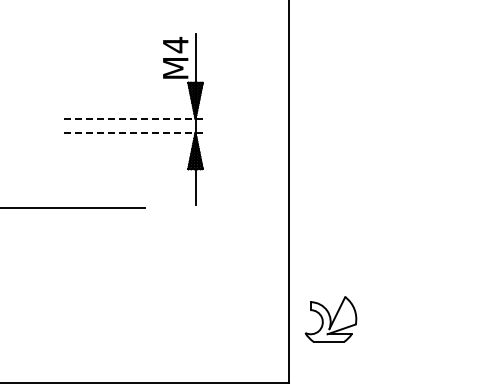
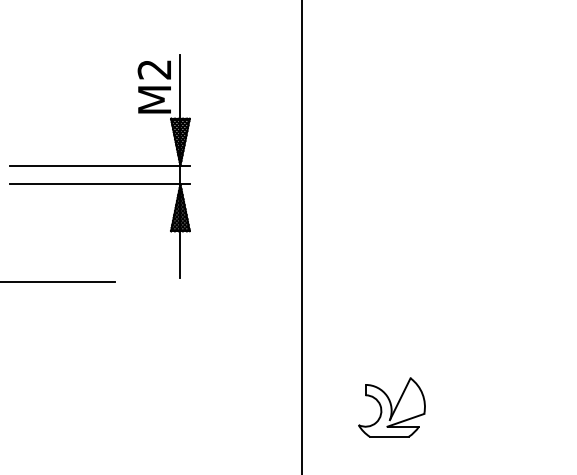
text: (175, 44) -> (154, 68), M4 -> M2
line: (133, 118) -> (99, 165), dashed -> solid
line: (134, 133) -> (100, 184), dashed -> solid
part: (330, 319) -> (391, 407), moved

